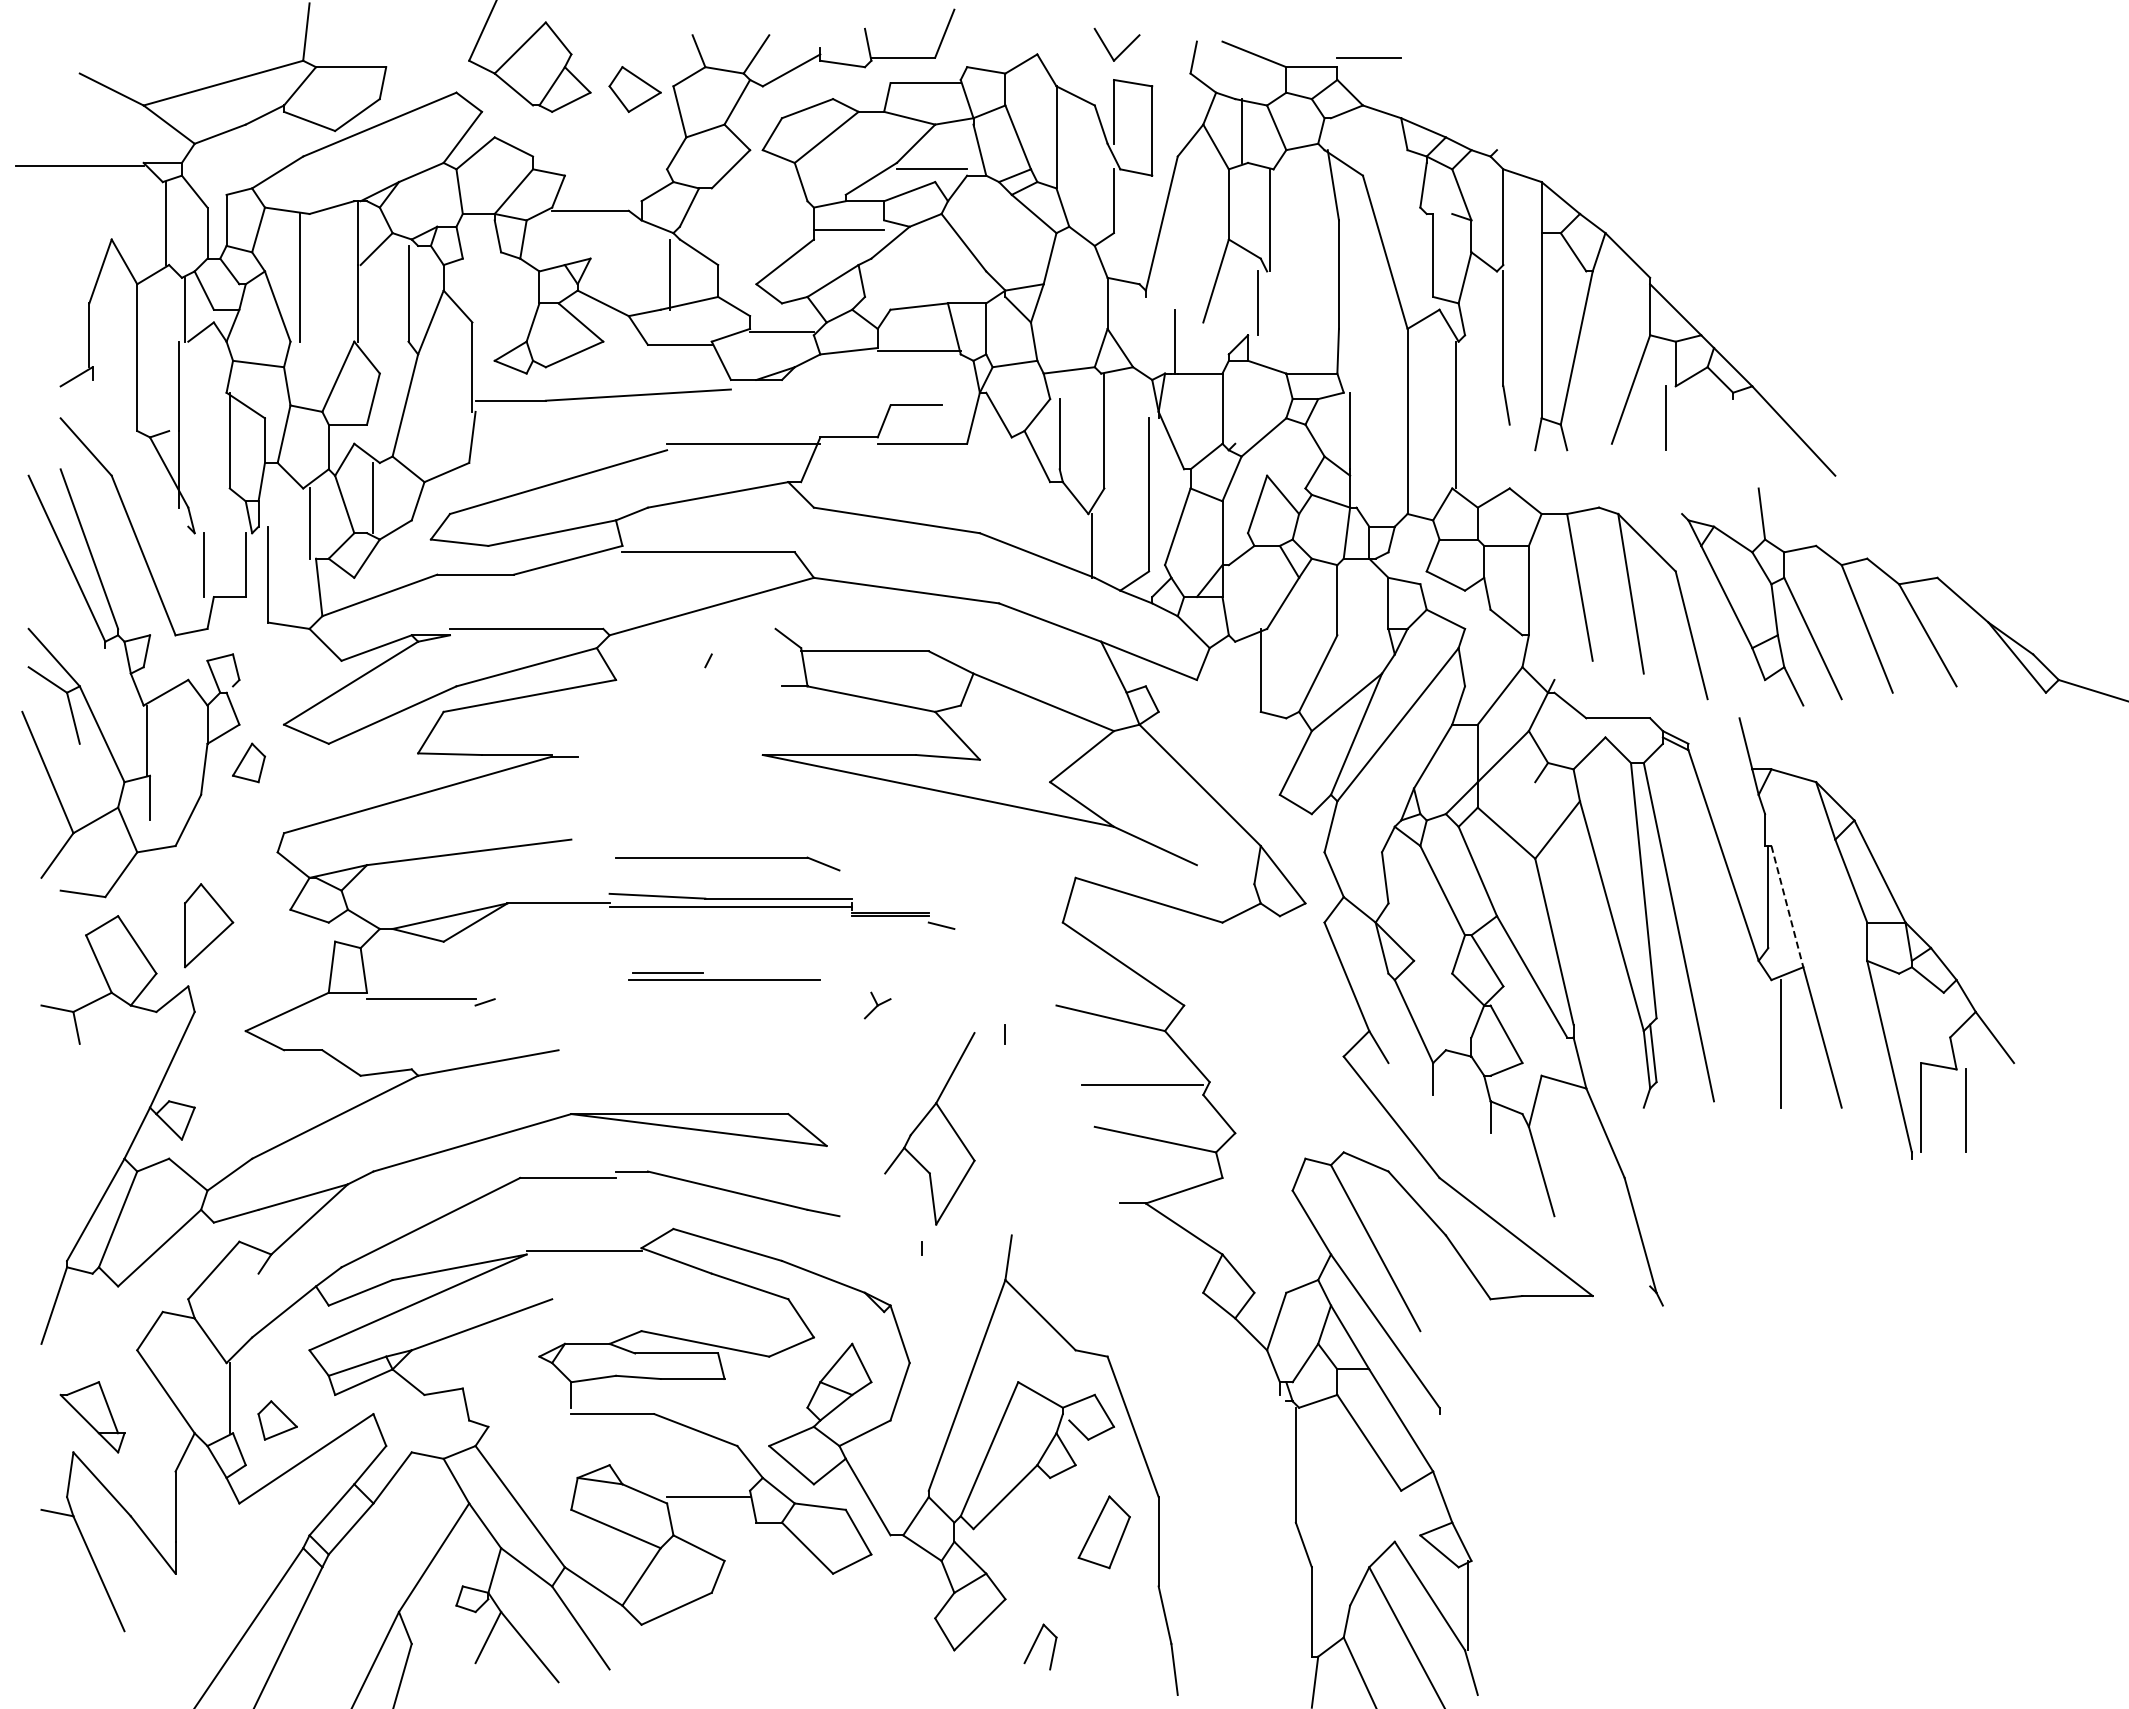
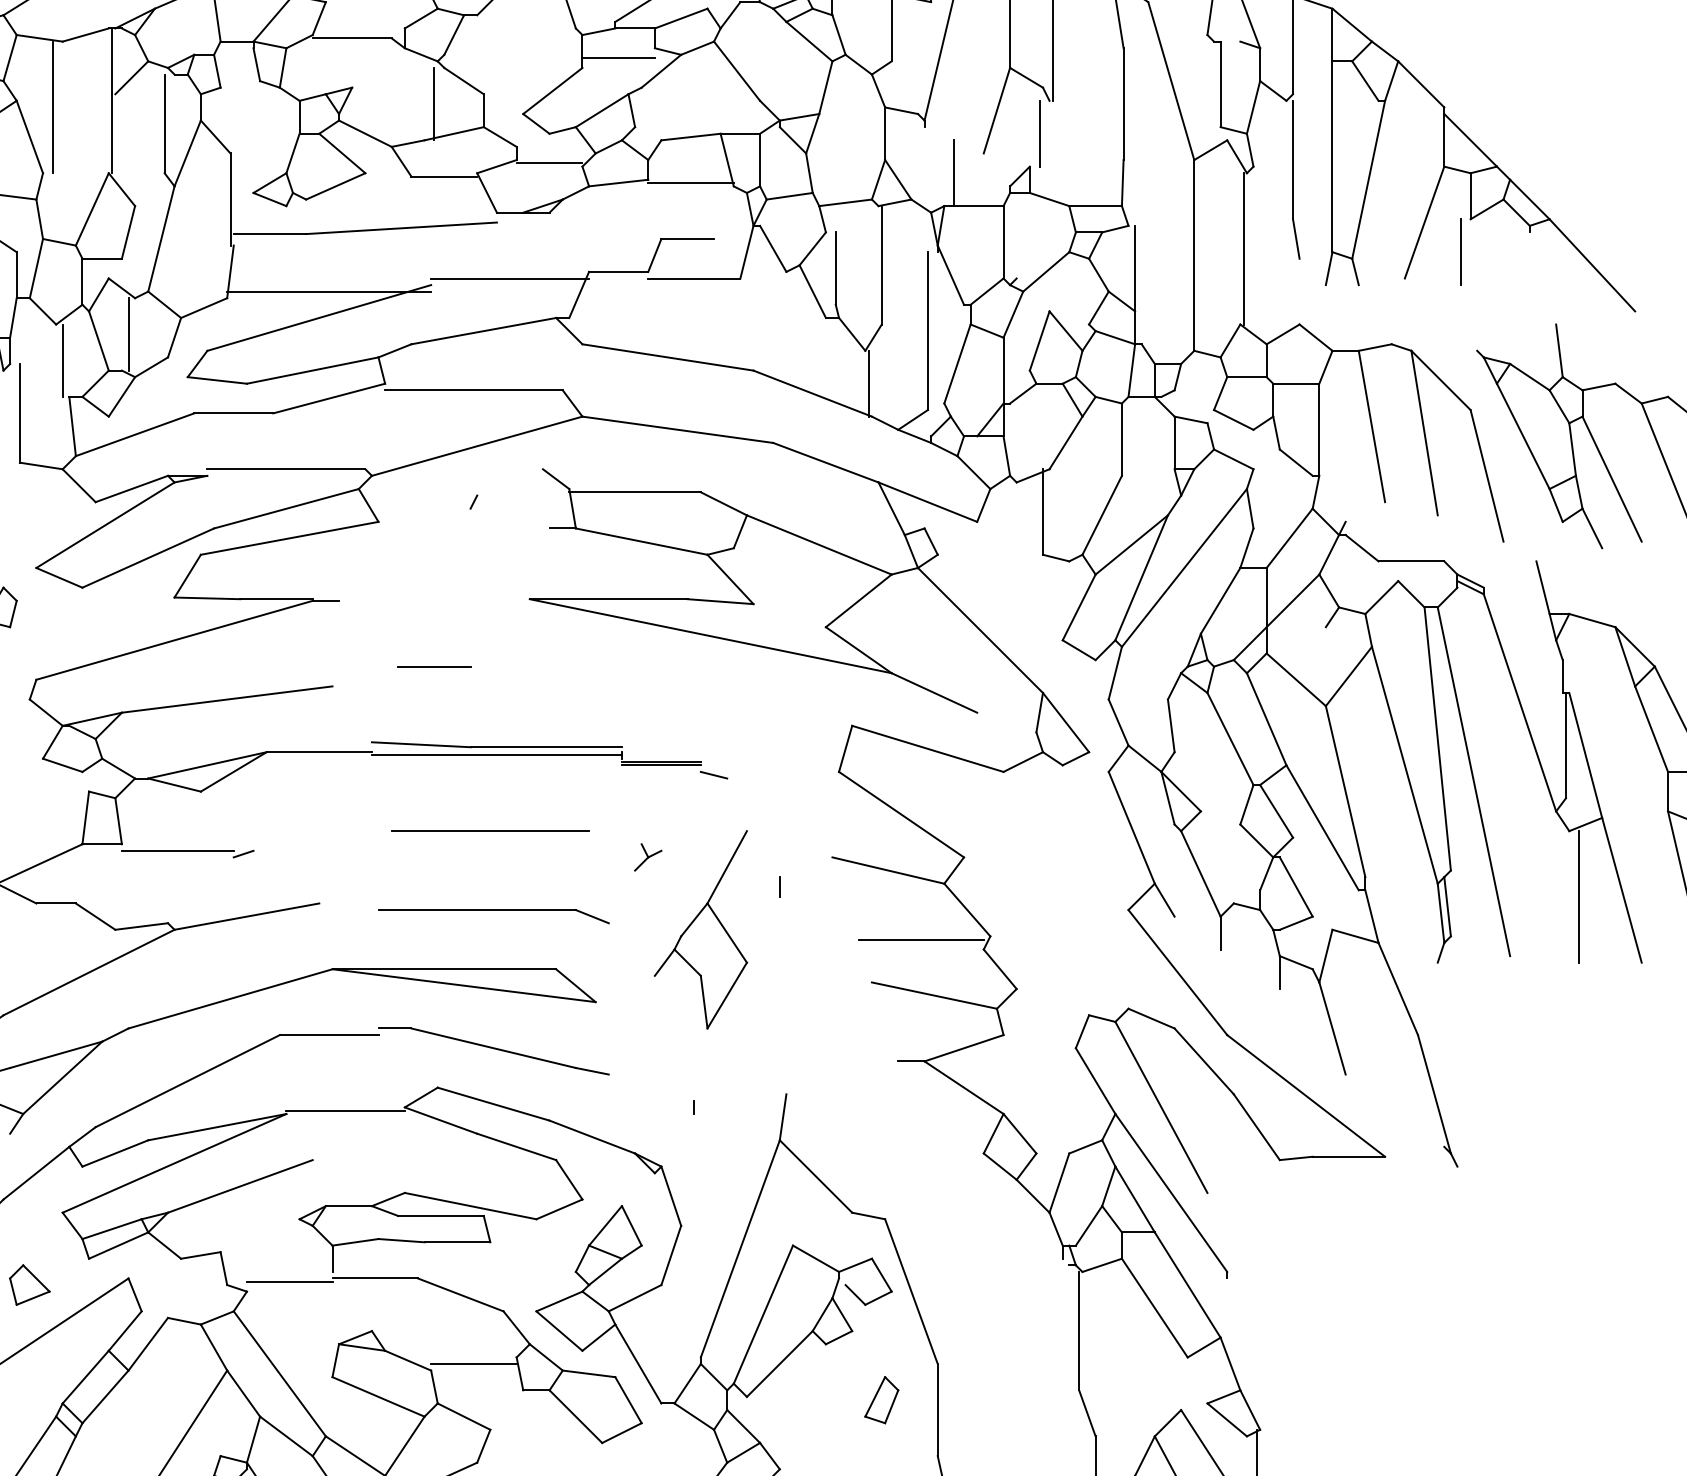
line: (568, 456) -> (329, 291), added
part: (727, 863) -> (493, 916), moved
line: (1787, 906) -> (1585, 755), dashed -> solid
line: (667, 972) -> (433, 665), moved
part: (929, 1128) -> (700, 929), moved
line: (529, 1417) -> (289, 1281), added
part: (1104, 1531) -> (881, 1399), size x0.62

